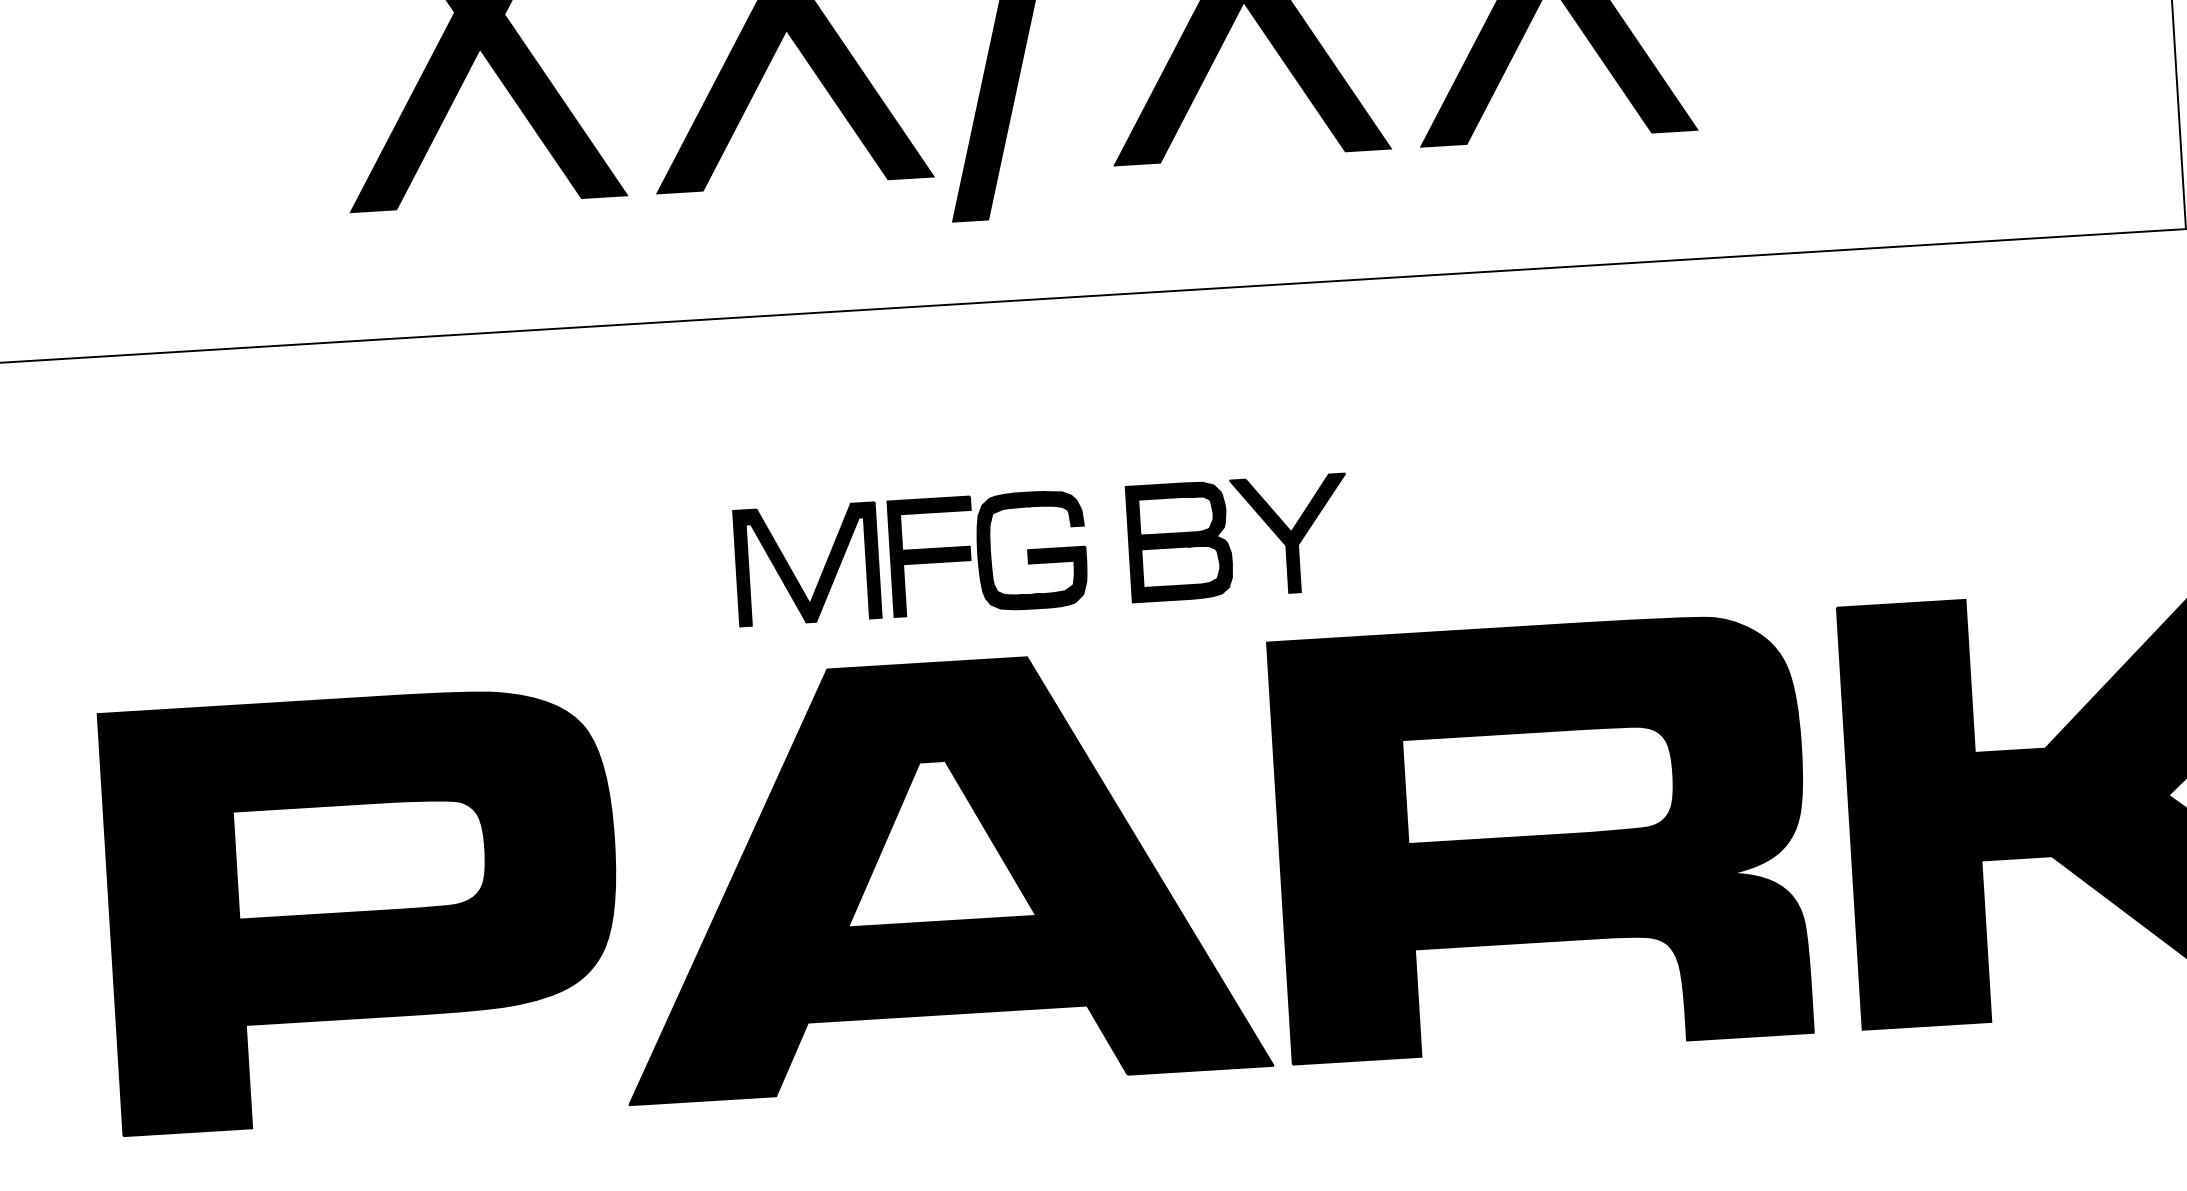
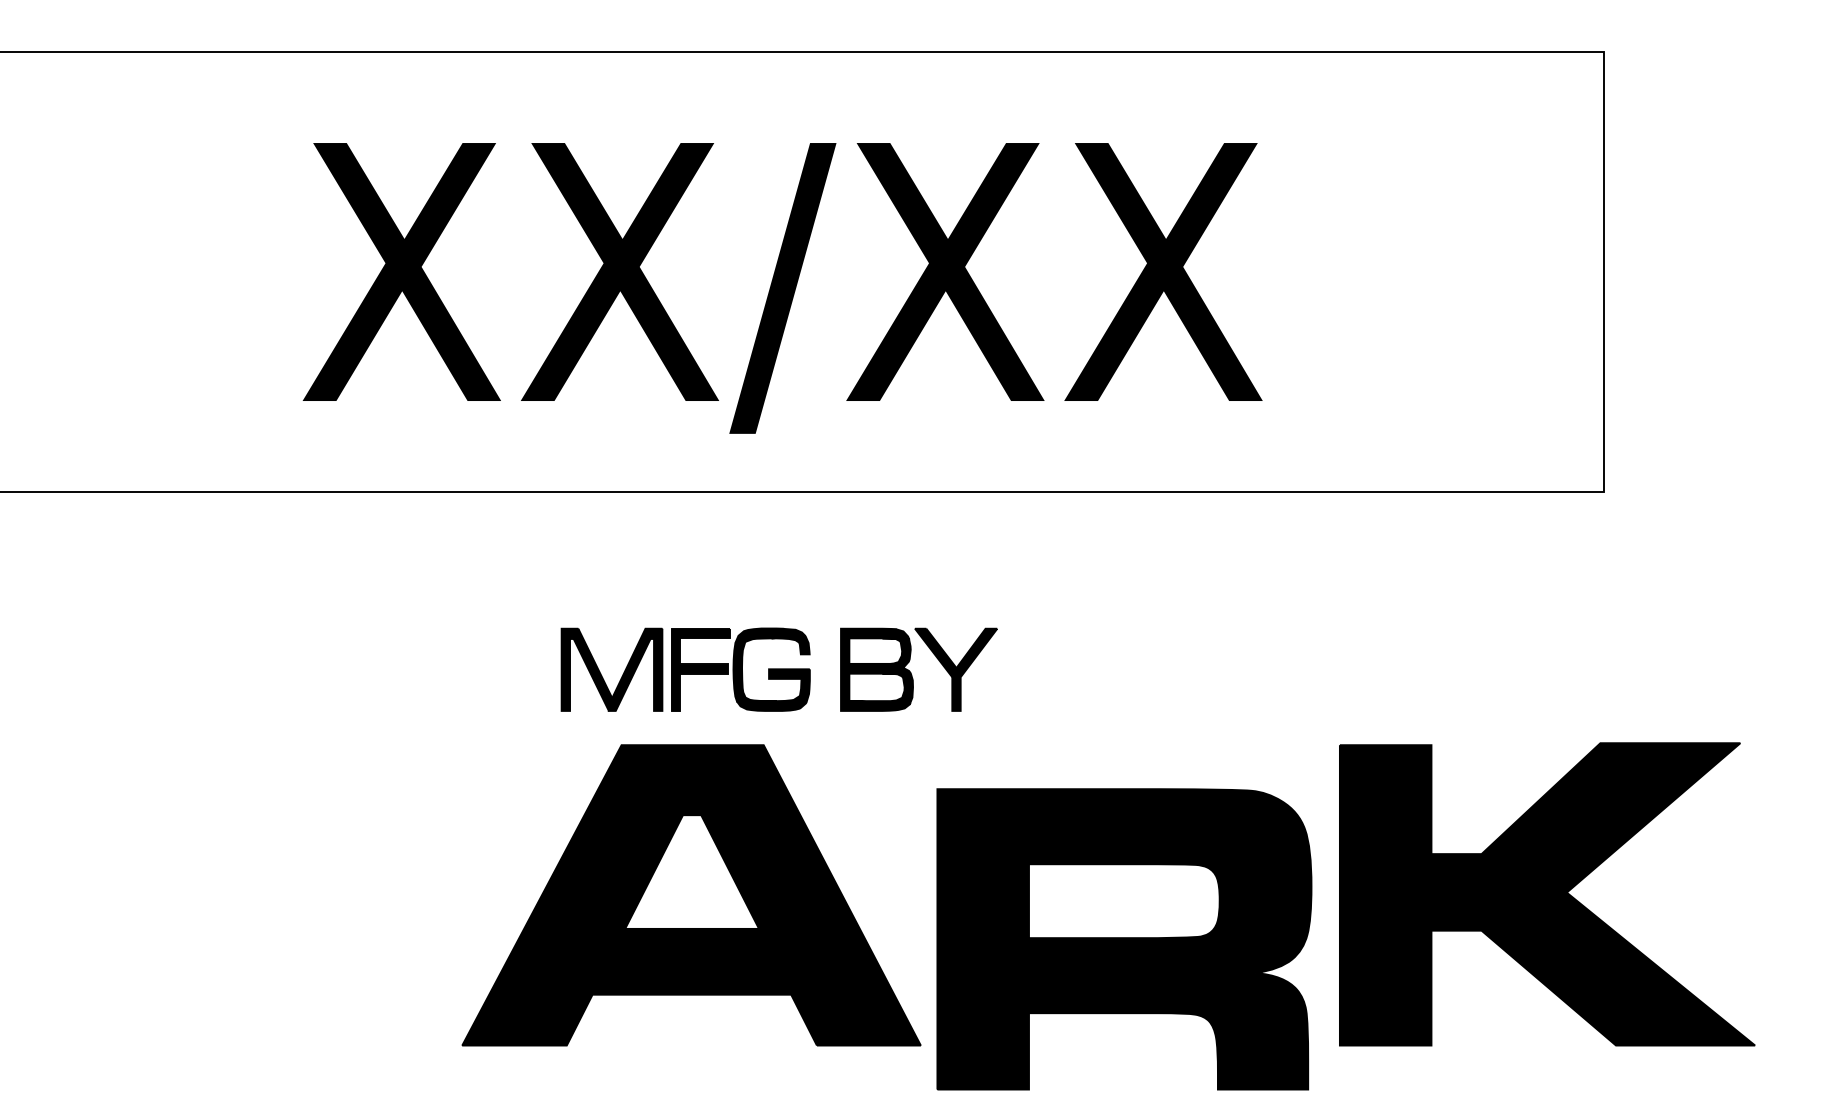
part: (1542, 837) -> (1124, 939), moved
part: (363, 909) -> (282, 895), removed

